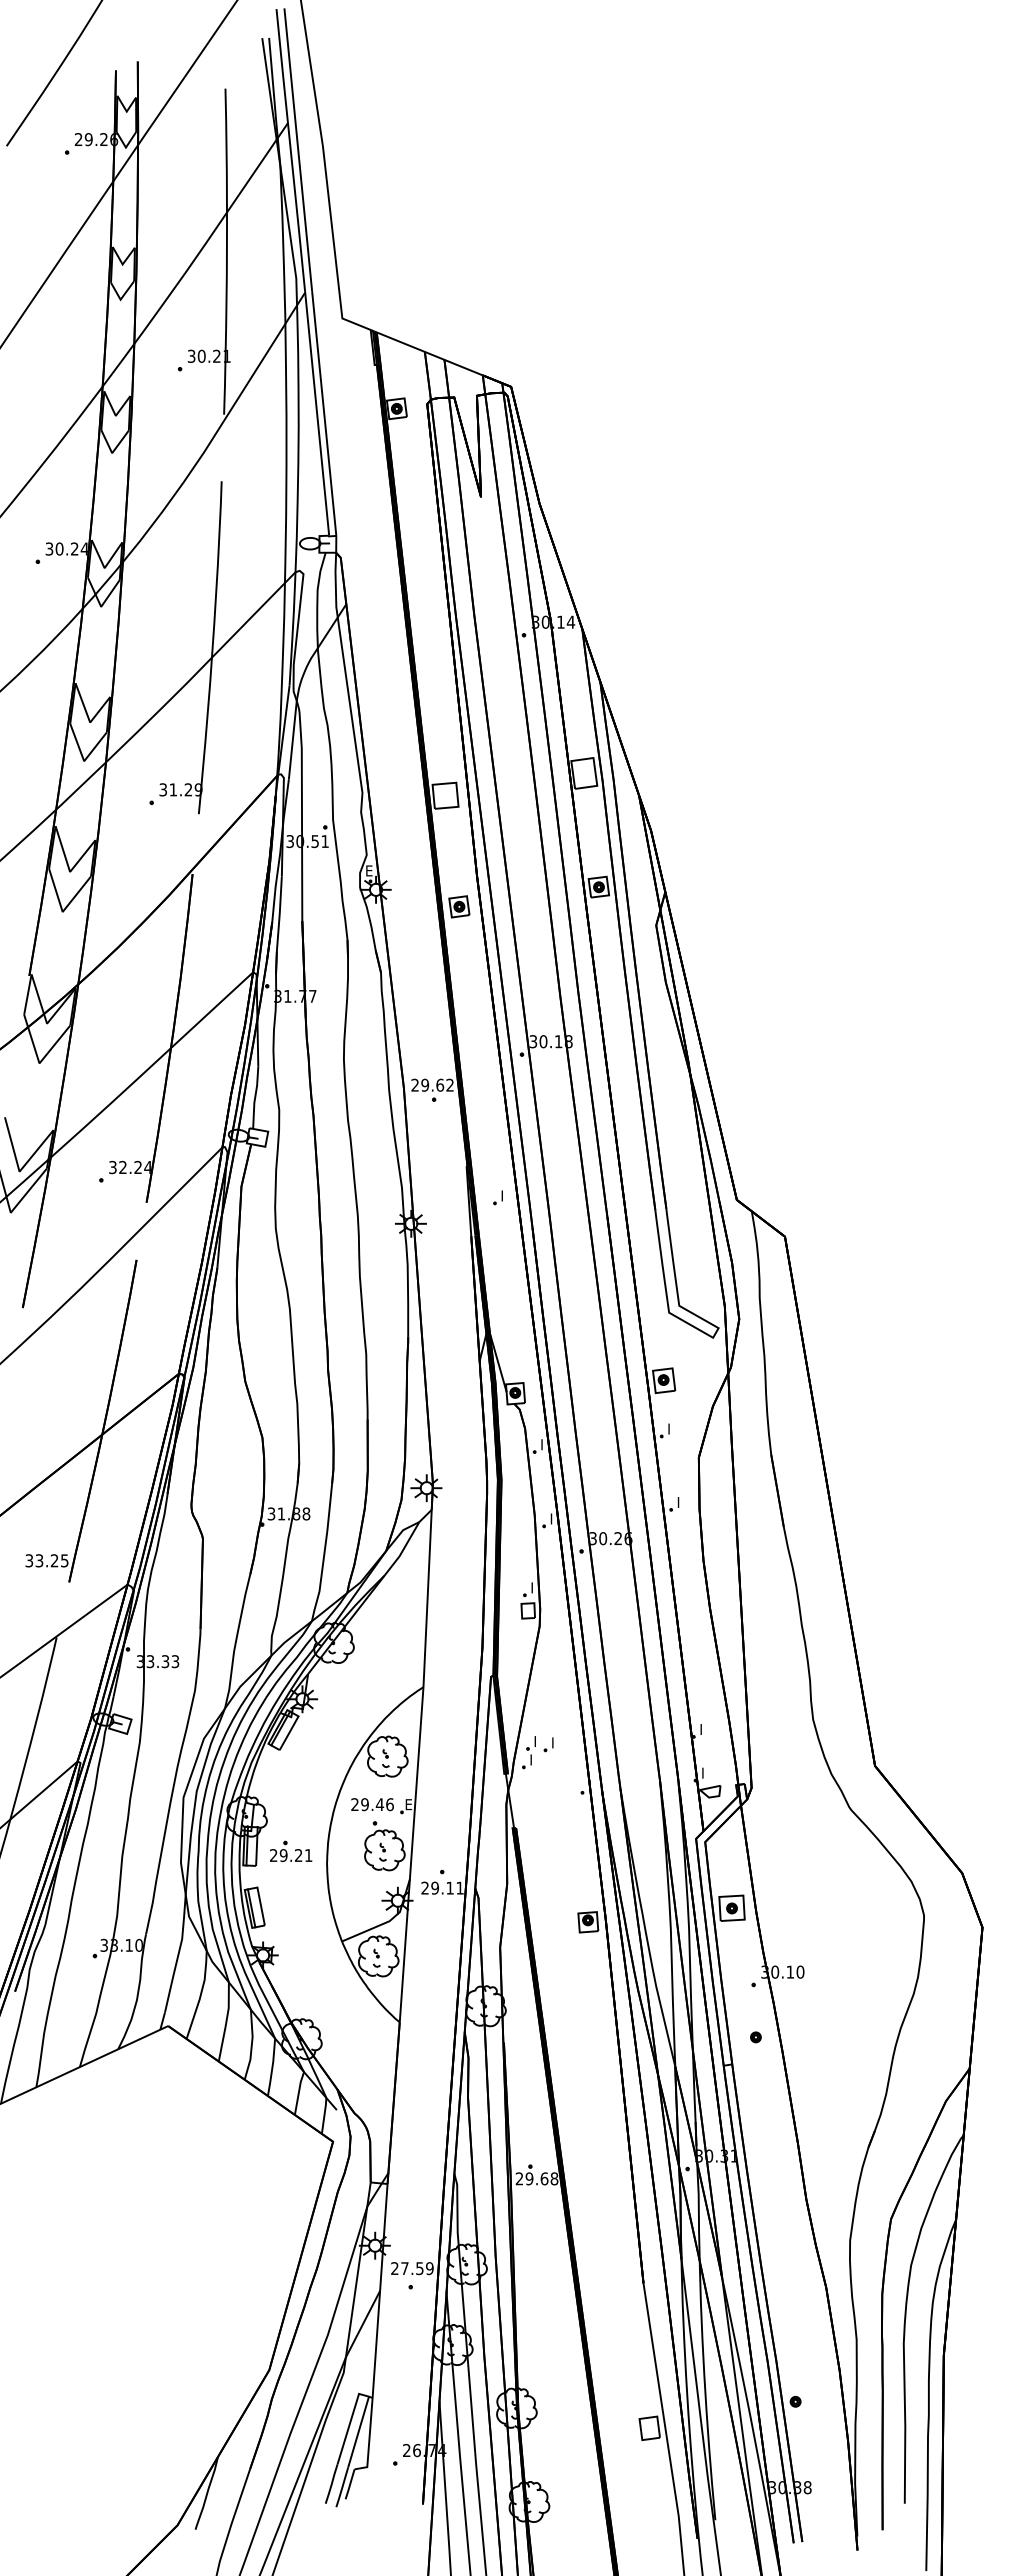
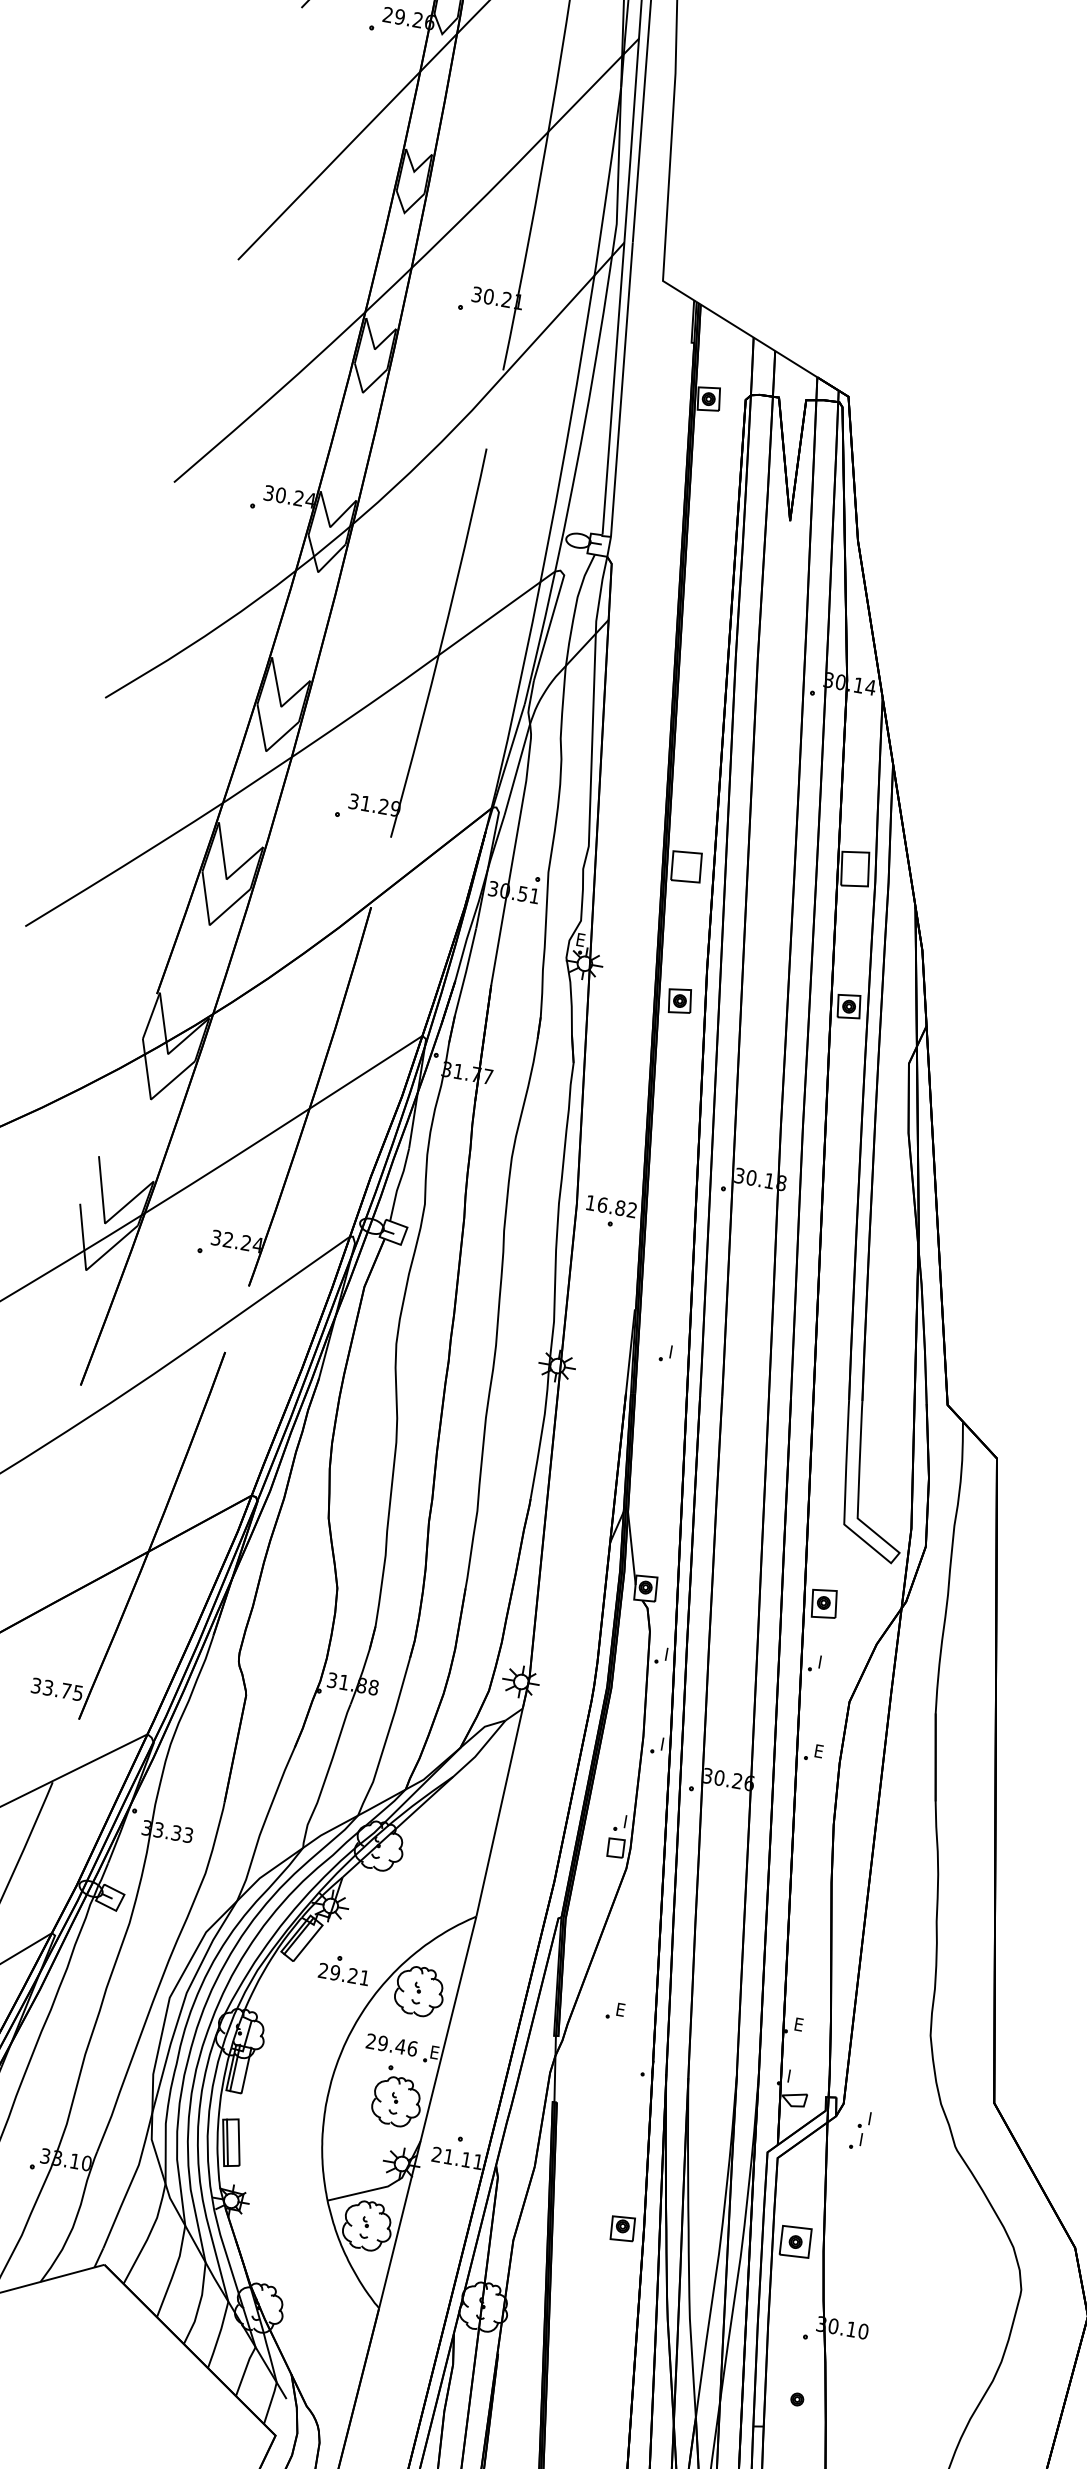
text: (427, 1084) -> (605, 1204), 29.62 -> 16.82
text: (681, 1502) -> (819, 1751), I -> E
text: (54, 1560) -> (66, 1690), 33.25 -> 33.75
text: (703, 1729) -> (798, 2024), I -> E
text: (555, 1742) -> (621, 2009), I -> E
part: (528, 1752) -> (859, 2130), moved
part: (291, 1850) -> (345, 1968), moved
text: (434, 1887) -> (448, 2155), 29.11 -> 21.11

